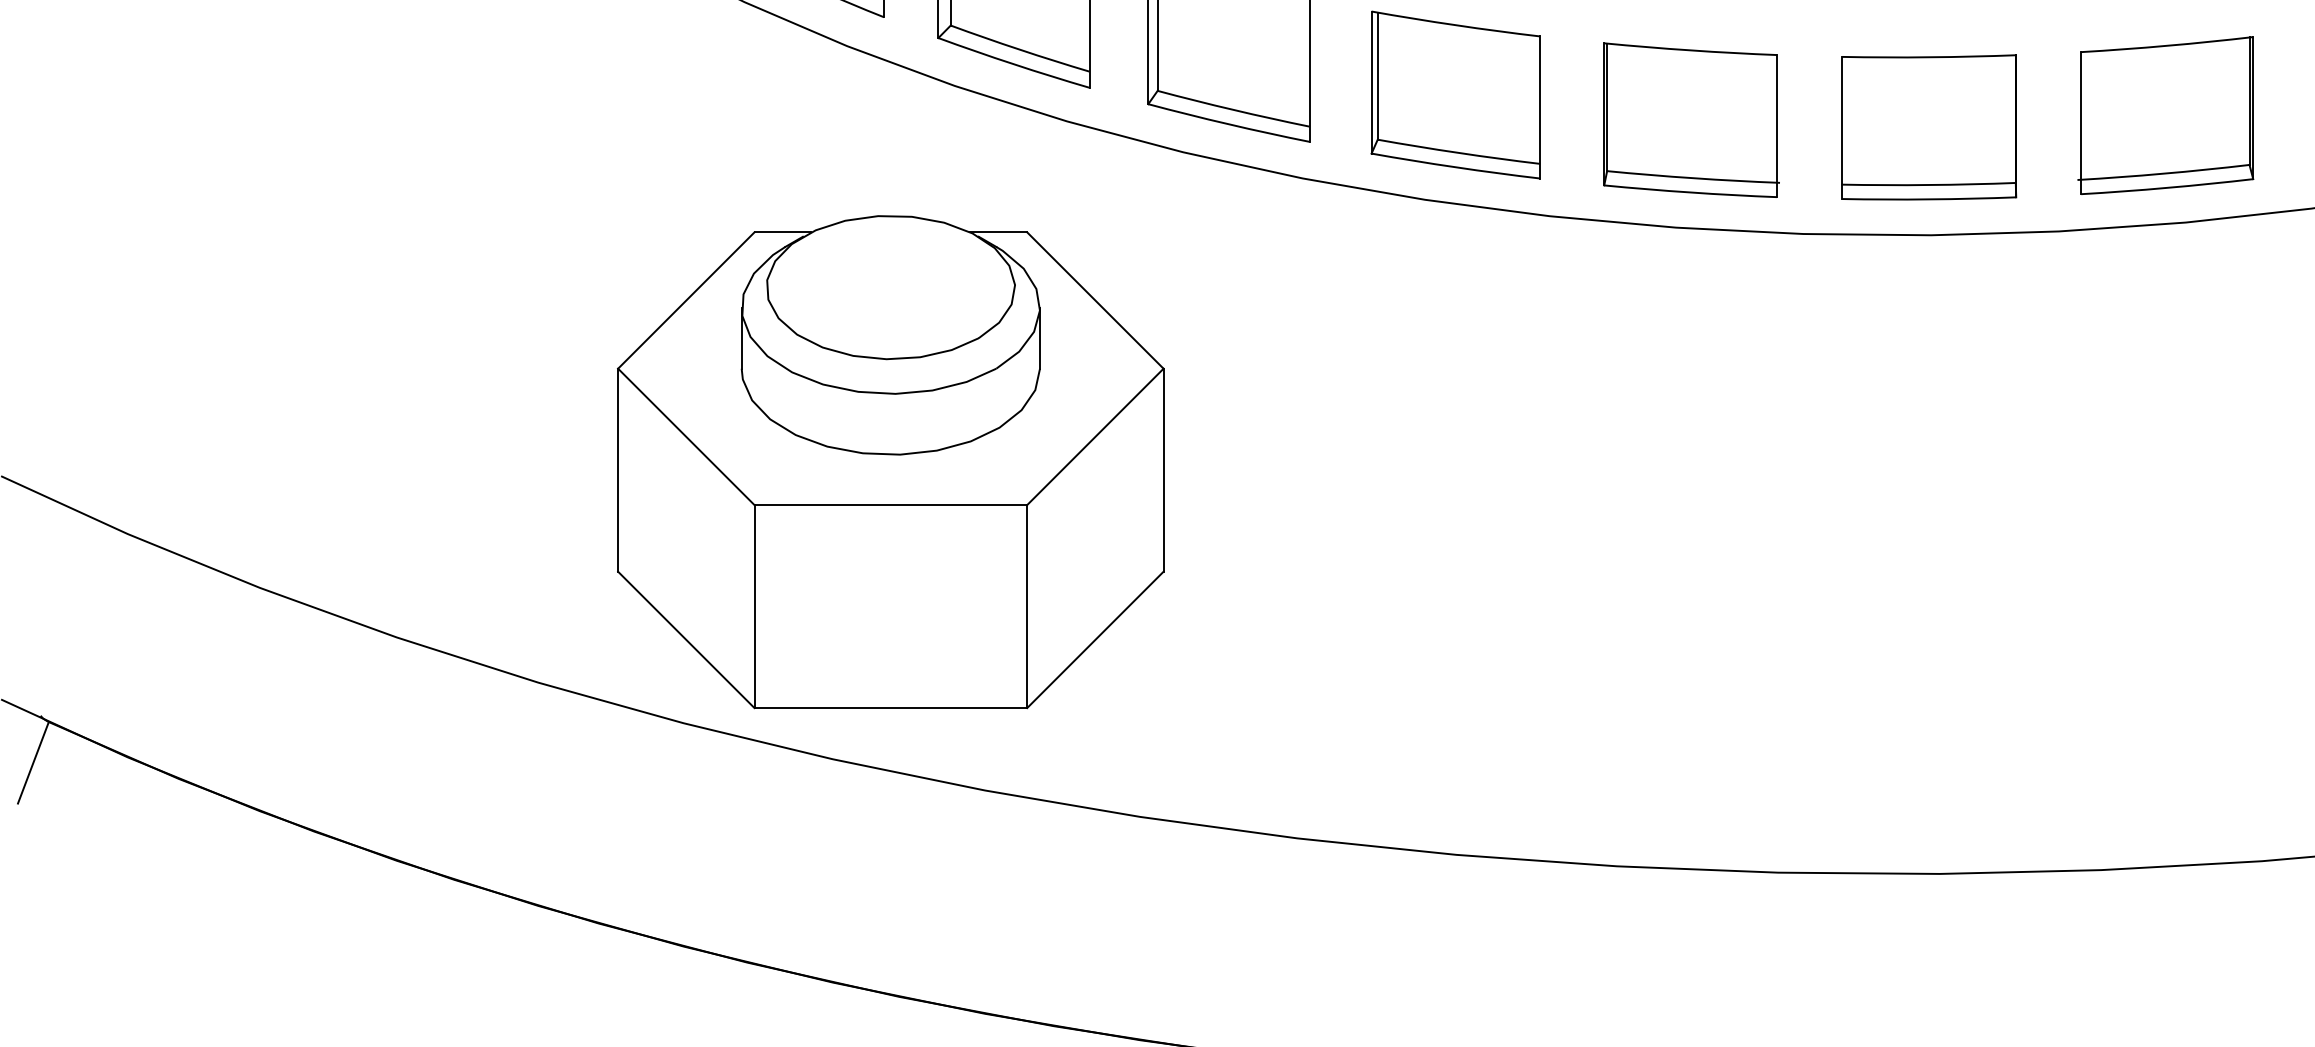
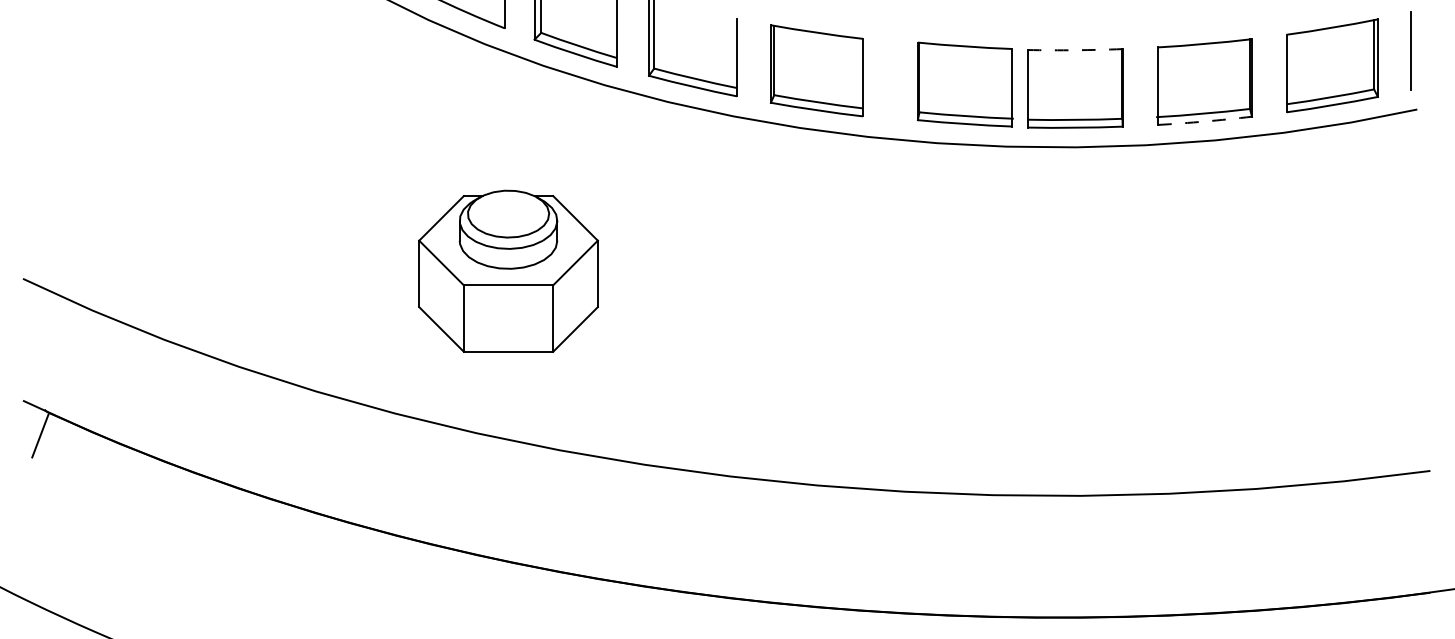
arc: (1929, 57) -> (1075, 50), solid -> dashed
part: (1689, 120) -> (964, 84), moved
arc: (2167, 187) -> (1205, 121), solid -> dashed
part: (890, 462) -> (508, 271), size x0.6

